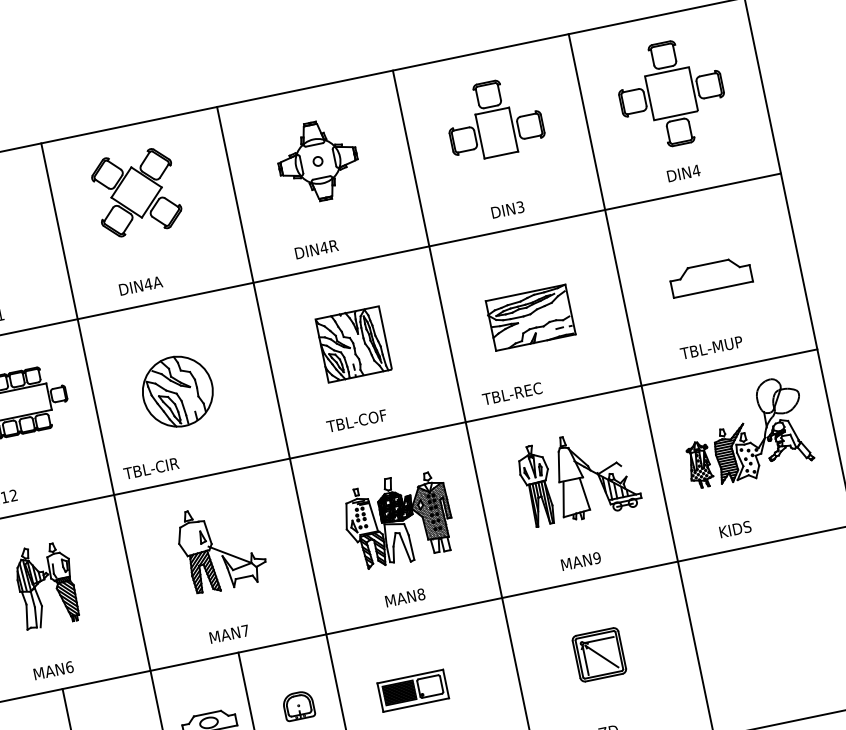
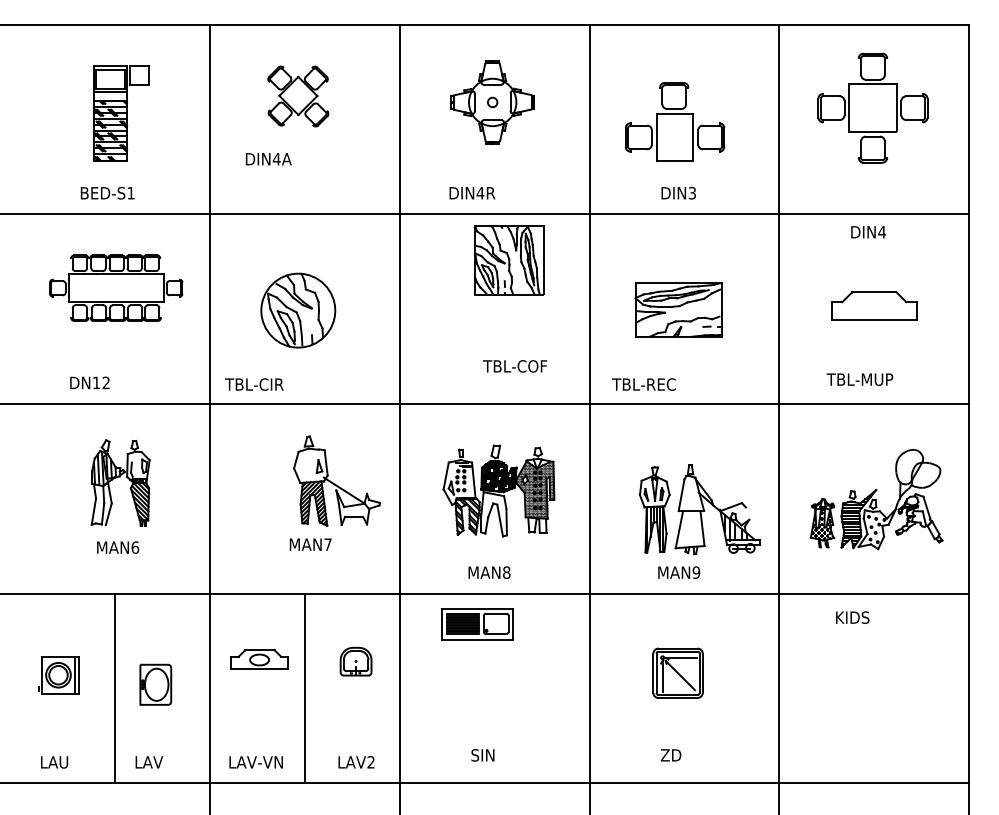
part: (493, 118) -> (674, 121), moved
text: (683, 173) -> (868, 232), moved
part: (136, 193) -> (298, 96), size x0.7
text: (140, 286) -> (268, 159), moved
part: (353, 344) -> (509, 260), moved
text: (357, 421) -> (515, 366), moved
part: (745, 432) -> (876, 499), moved
part: (578, 476) -> (699, 509), moved
text: (735, 529) -> (852, 617), moved
part: (220, 546) -> (336, 480), moved
text: (229, 634) -> (310, 544), moved
text: (54, 670) -> (118, 547), moved
part: (412, 690) -> (477, 624), moved

